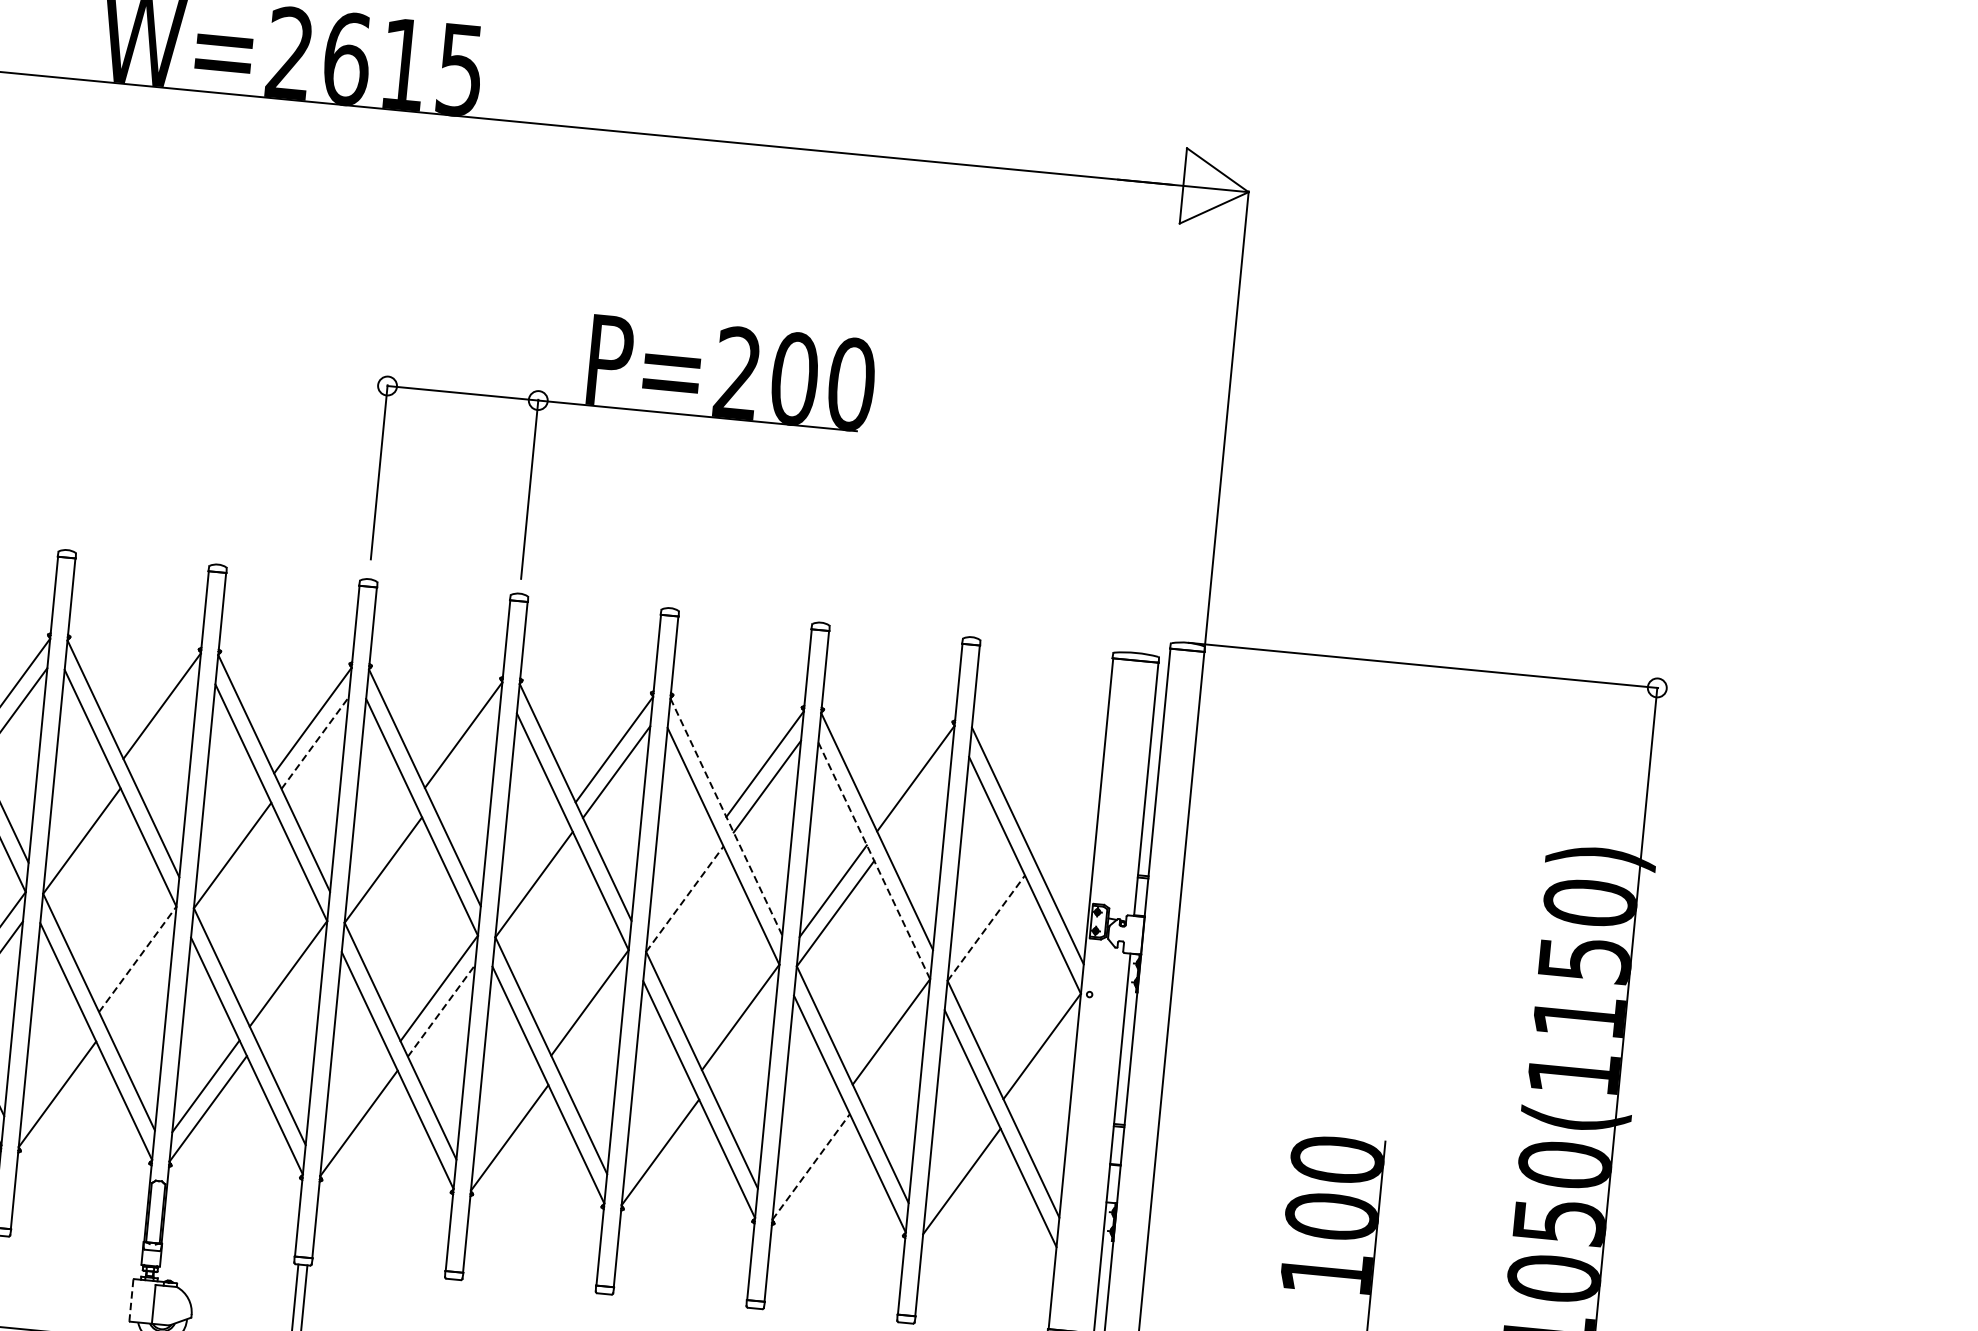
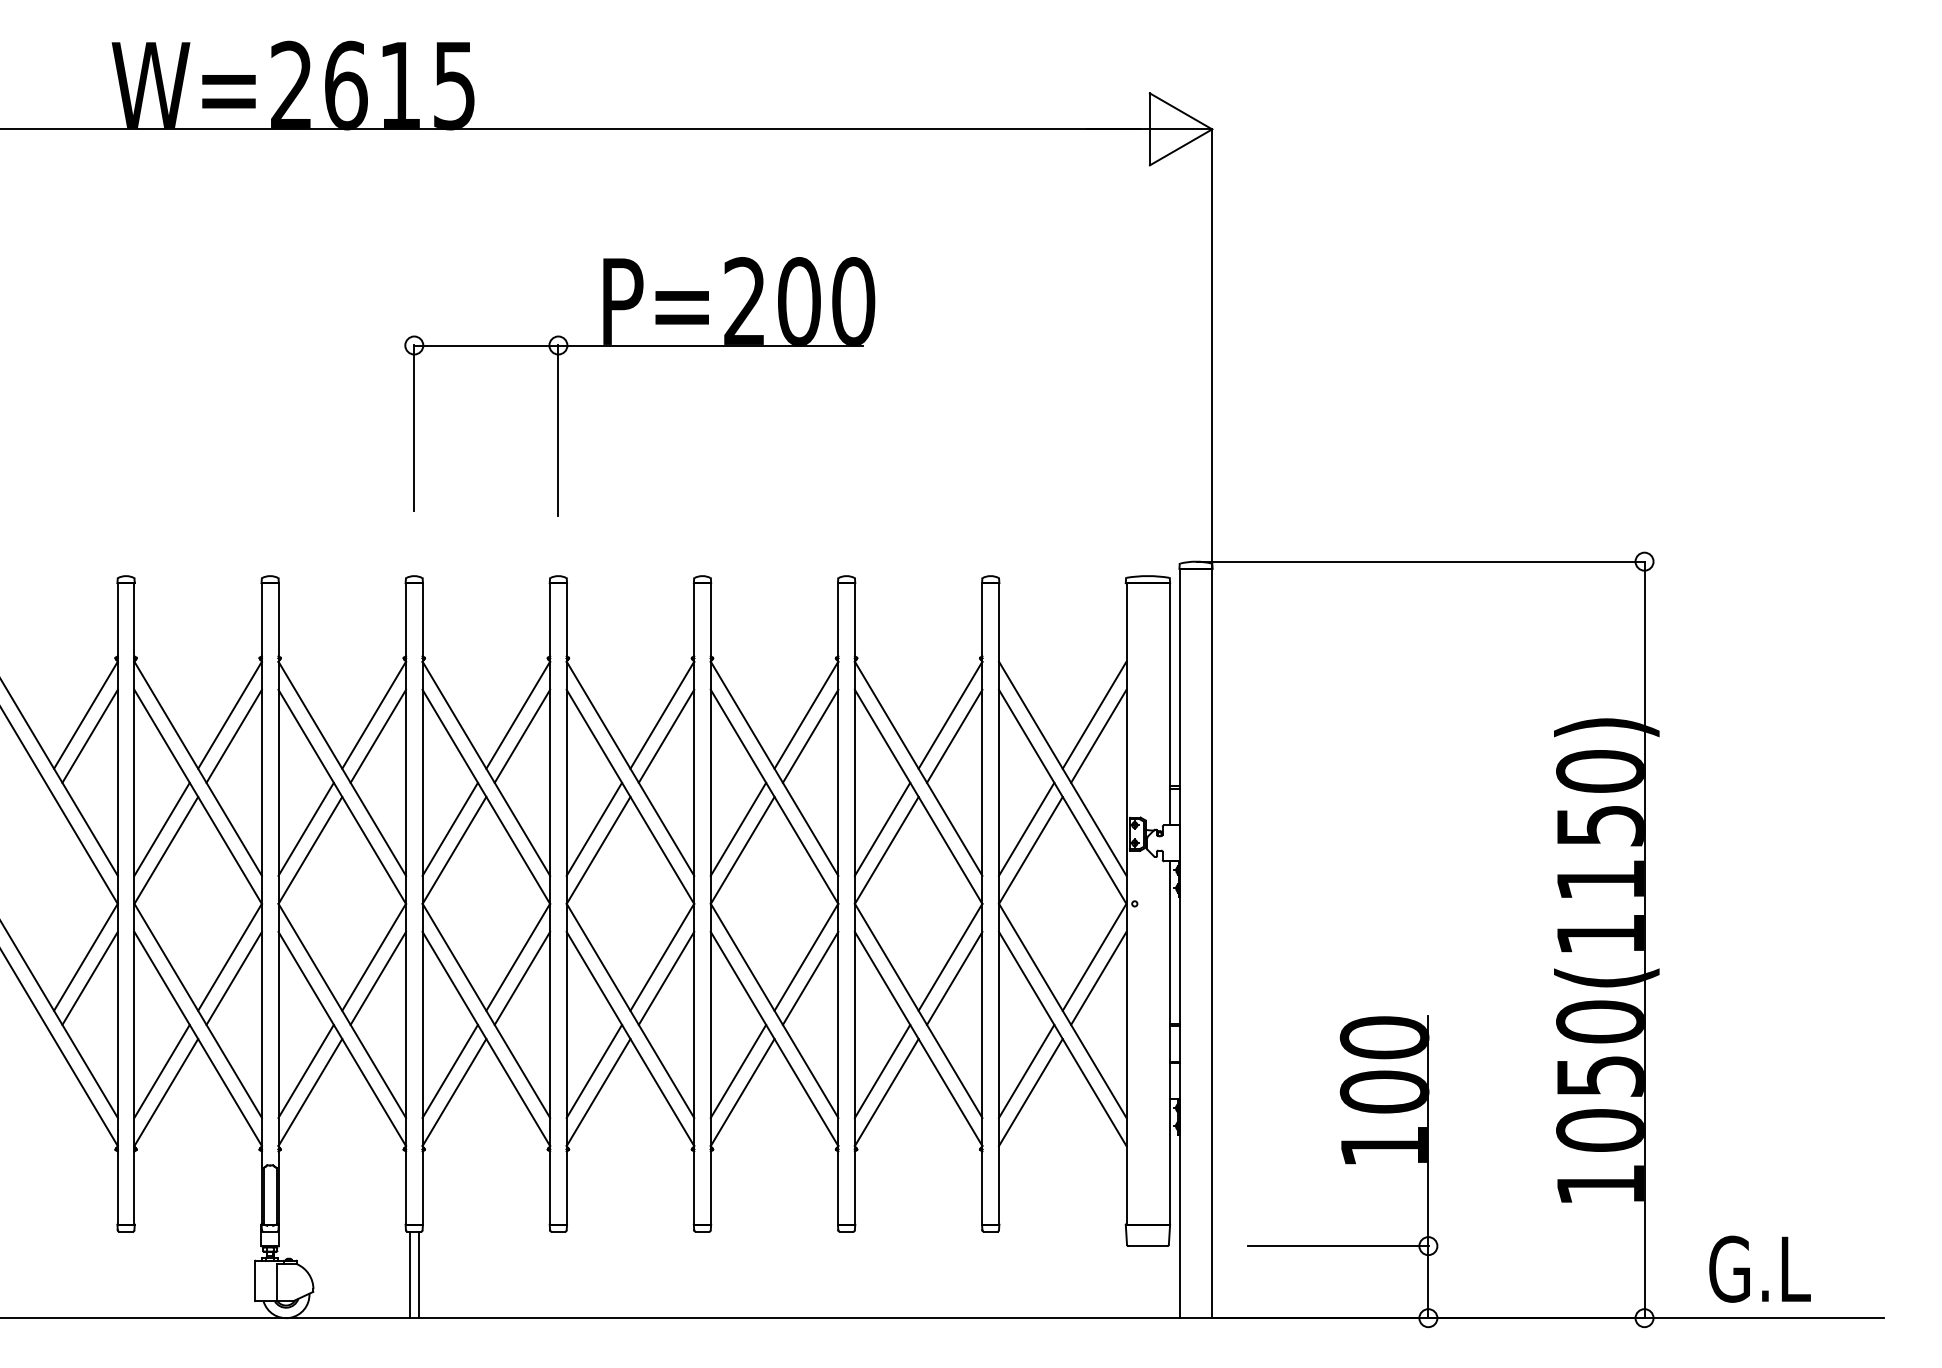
part: (623, 409) -> (639, 346), moved
line: (163, 727) -> (233, 735), added
line: (315, 742) -> (378, 735), dashed -> solid
line: (466, 756) -> (522, 735), added
line: (1066, 792) -> (1094, 714), added
line: (917, 800) -> (954, 735), added
line: (1068, 814) -> (1098, 735), added
line: (726, 816) -> (774, 768), dashed -> solid
line: (79, 817) -> (161, 828), added
line: (229, 832) -> (305, 828), added
line: (380, 846) -> (449, 828), added
line: (874, 860) -> (918, 796), dashed -> solid
line: (532, 861) -> (594, 828), added
line: (682, 875) -> (738, 828), added
line: (684, 899) -> (742, 850), dashed -> solid
line: (983, 904) -> (1026, 828), added
line: (986, 928) -> (1031, 850), dashed -> solid
line: (138, 958) -> (230, 956), dashed -> solid
line: (139, 980) -> (233, 977), added
line: (291, 995) -> (378, 977), added
line: (441, 1010) -> (522, 978), dashed -> solid
line: (592, 1024) -> (666, 977), added
line: (742, 1038) -> (810, 977), added
line: (893, 1053) -> (954, 977), added
line: (1044, 1067) -> (1098, 977), added
line: (54, 1070) -> (161, 1070), added
line: (355, 1099) -> (449, 1070), added
line: (507, 1114) -> (594, 1070), added
line: (658, 1128) -> (738, 1070), added
line: (808, 1143) -> (882, 1070), added
line: (959, 1157) -> (1026, 1070), added
line: (811, 1166) -> (887, 1092), dashed -> solid
line: (131, 1299) -> (255, 1280), dashed -> solid

